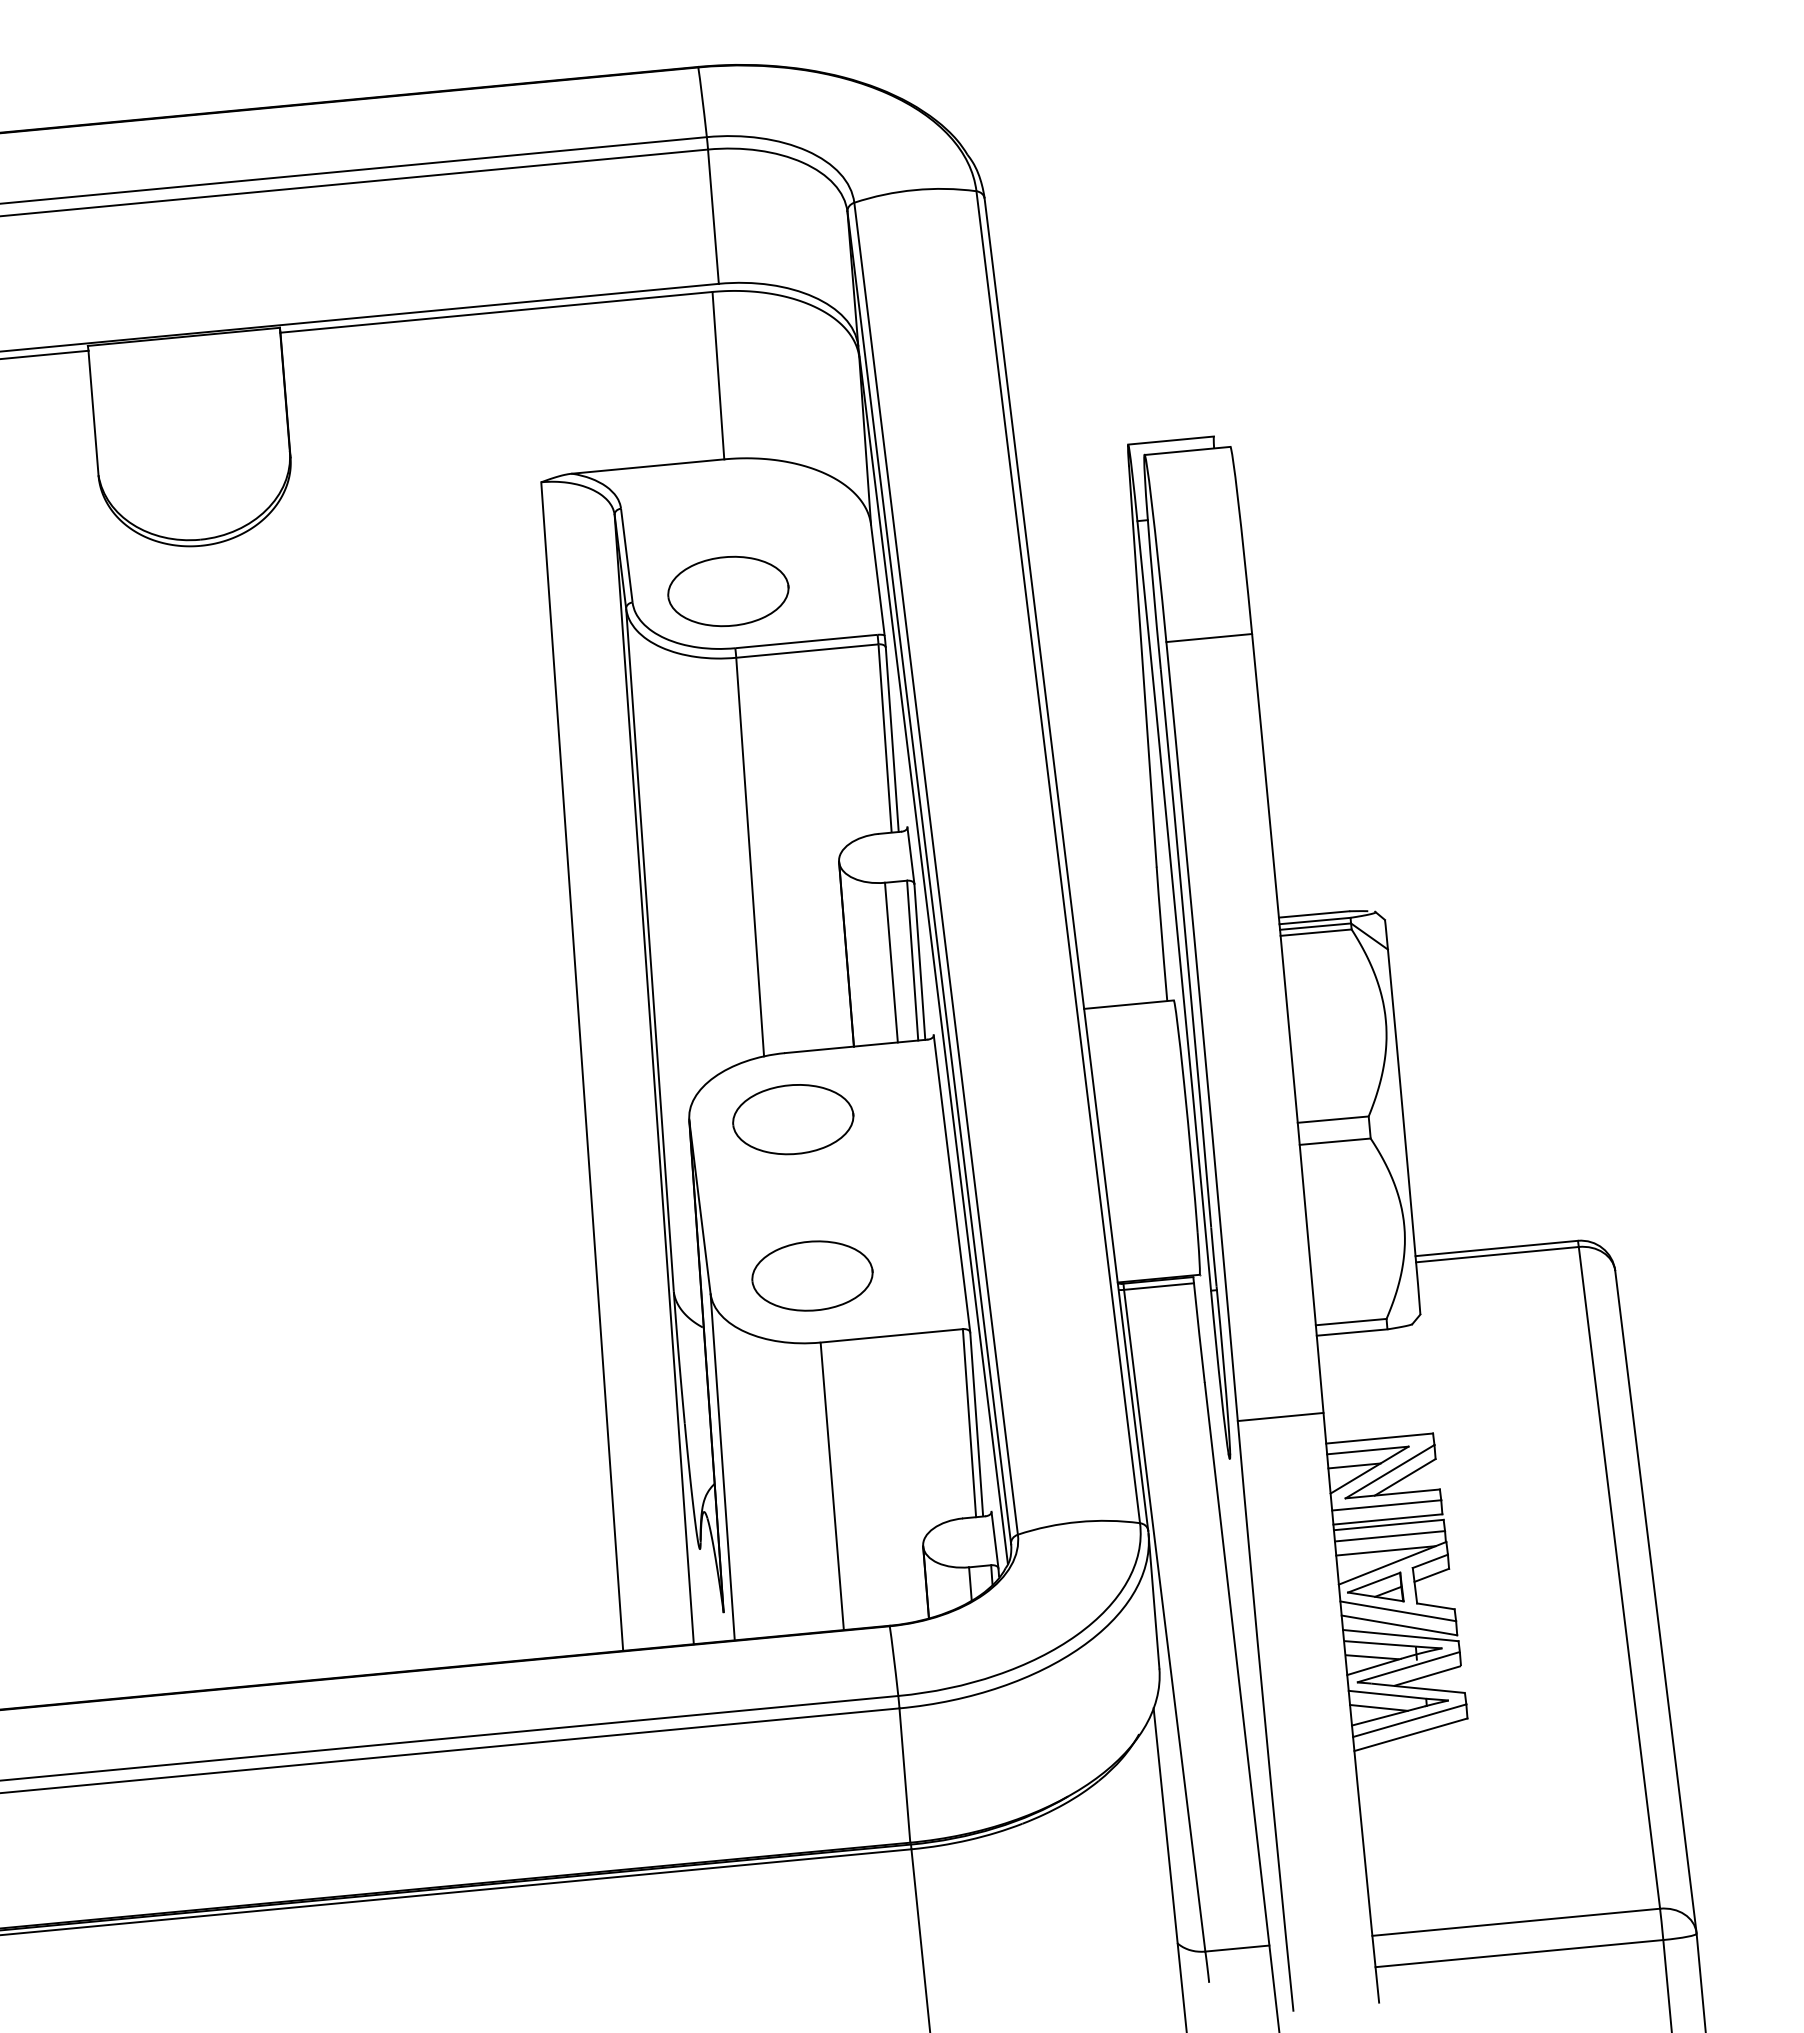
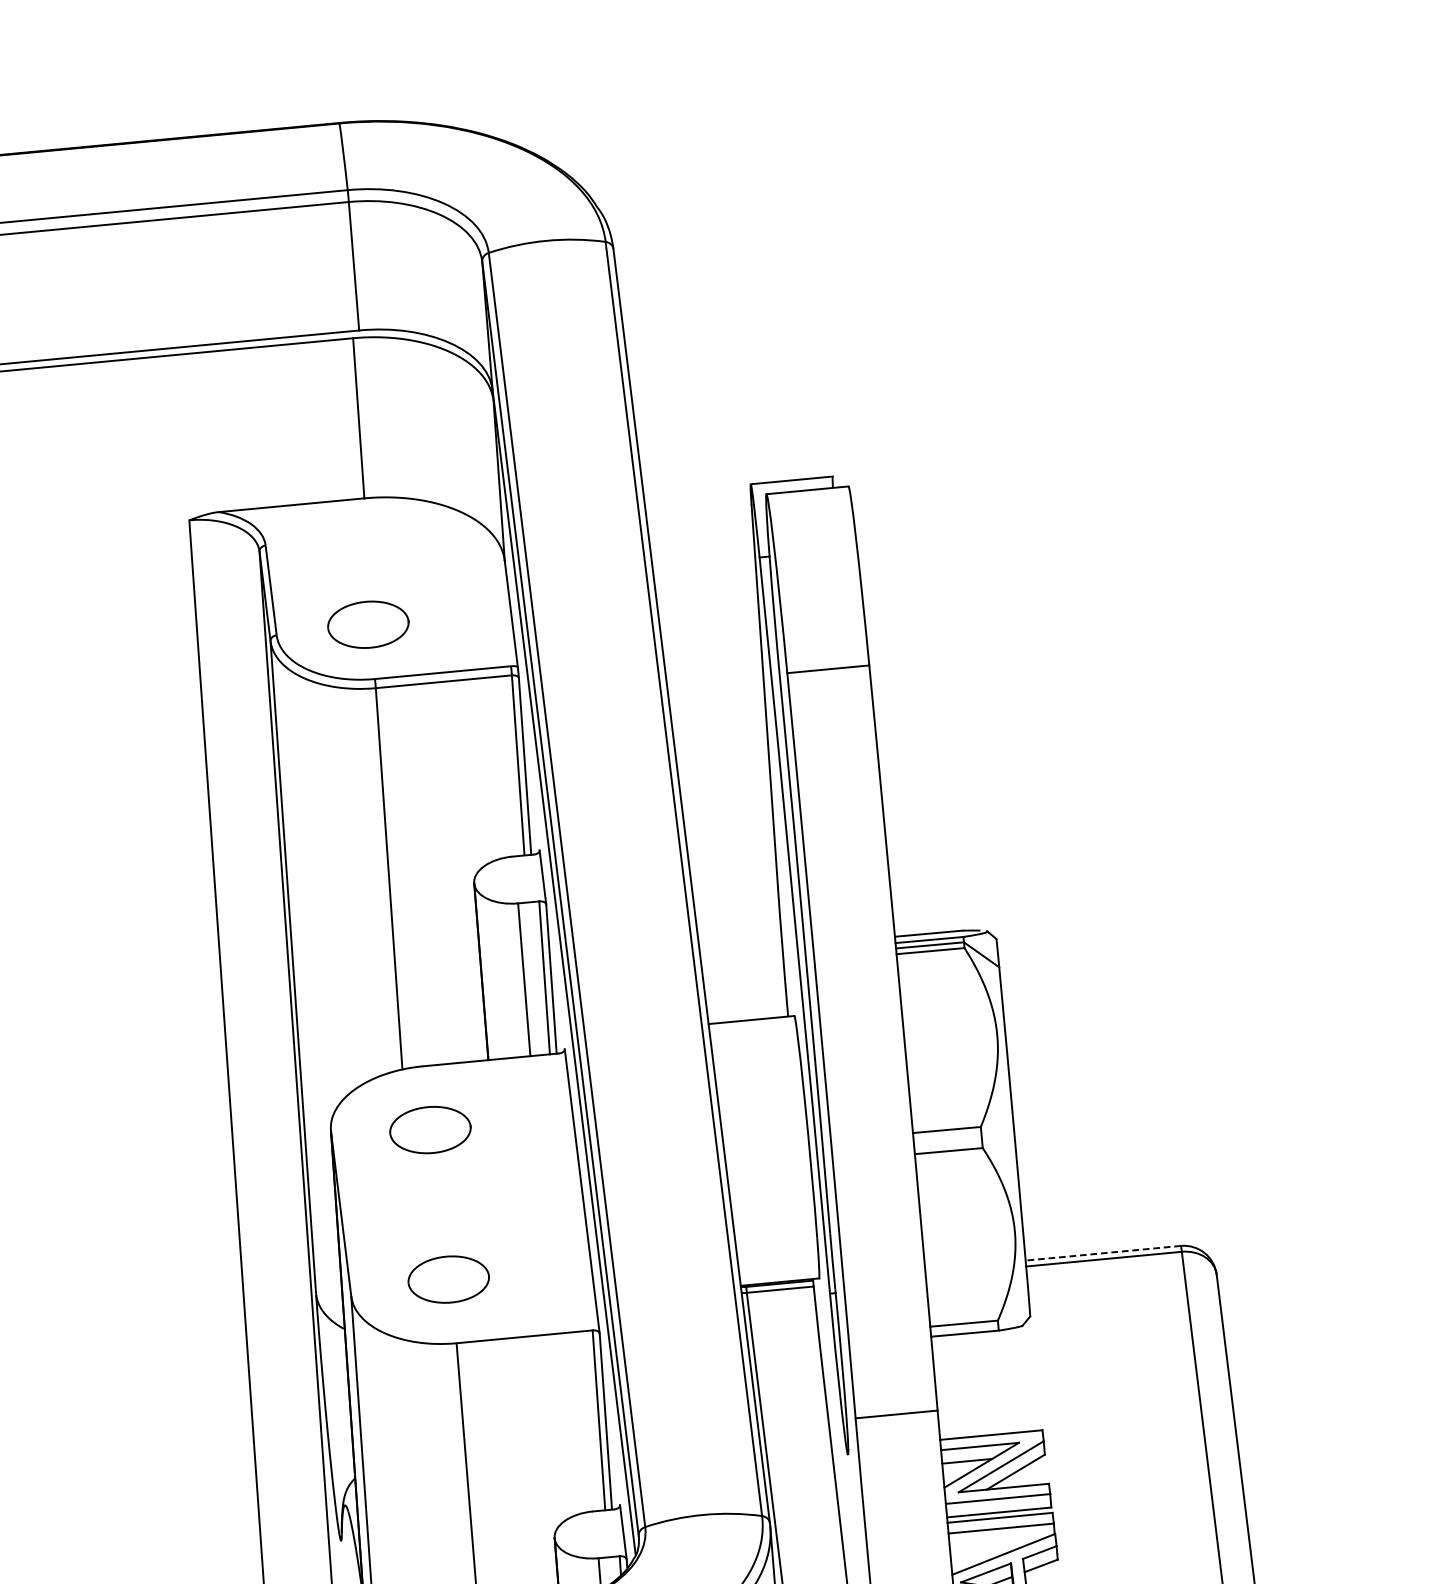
part: (728, 591) -> (368, 624), size x0.7
part: (793, 1119) -> (430, 1129), size x0.7
line: (1496, 1248) -> (1103, 1253), solid -> dashed
part: (812, 1275) -> (448, 1279), size x0.7
line: (1385, 1550) -> (996, 1542), removed

